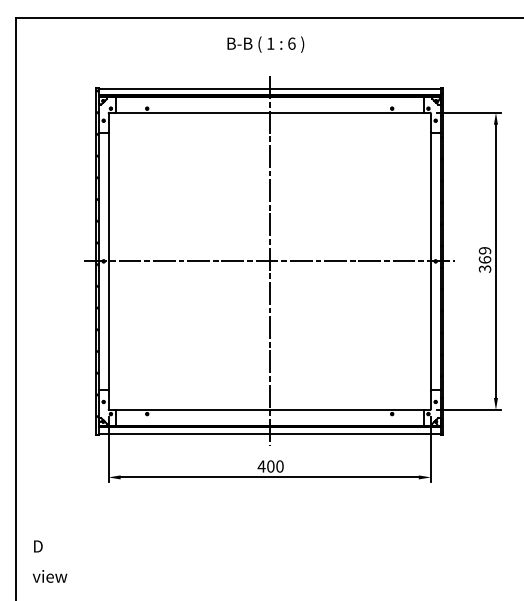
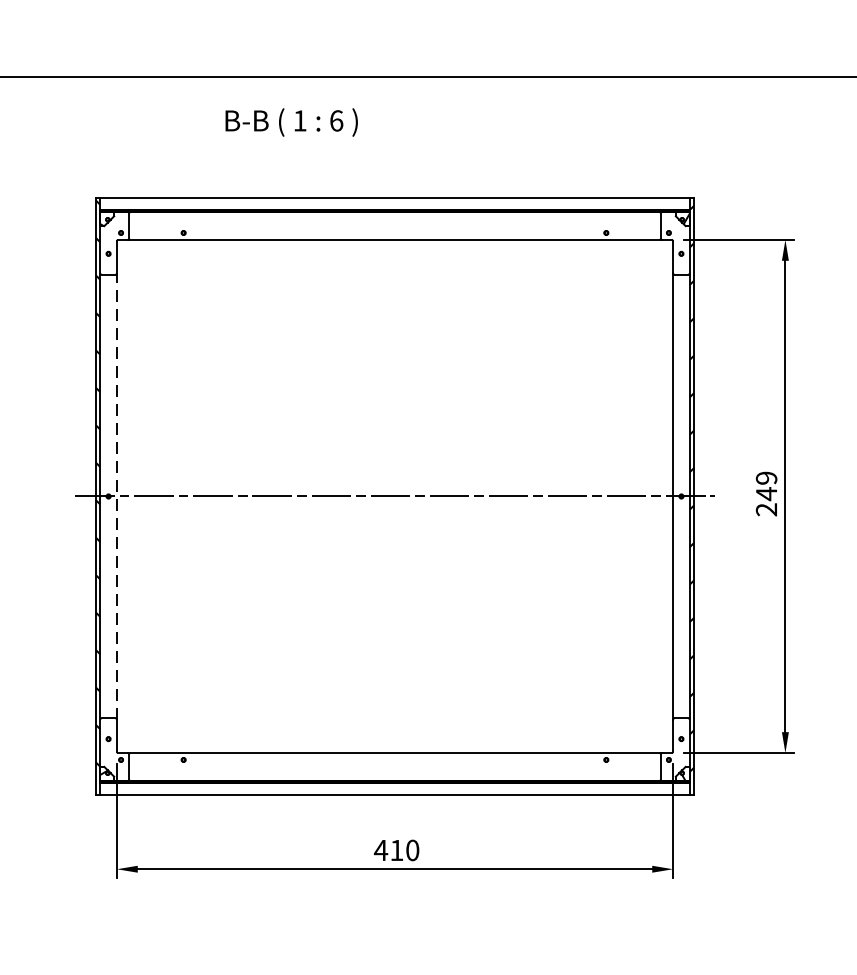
text: (265, 44) -> (291, 122), moved
line: (108, 260) -> (116, 494), solid -> dashed
line: (269, 261) -> (394, 496), removed
text: (484, 263) -> (765, 500), 369 -> 249
text: (270, 466) -> (396, 850), 400 -> 410

